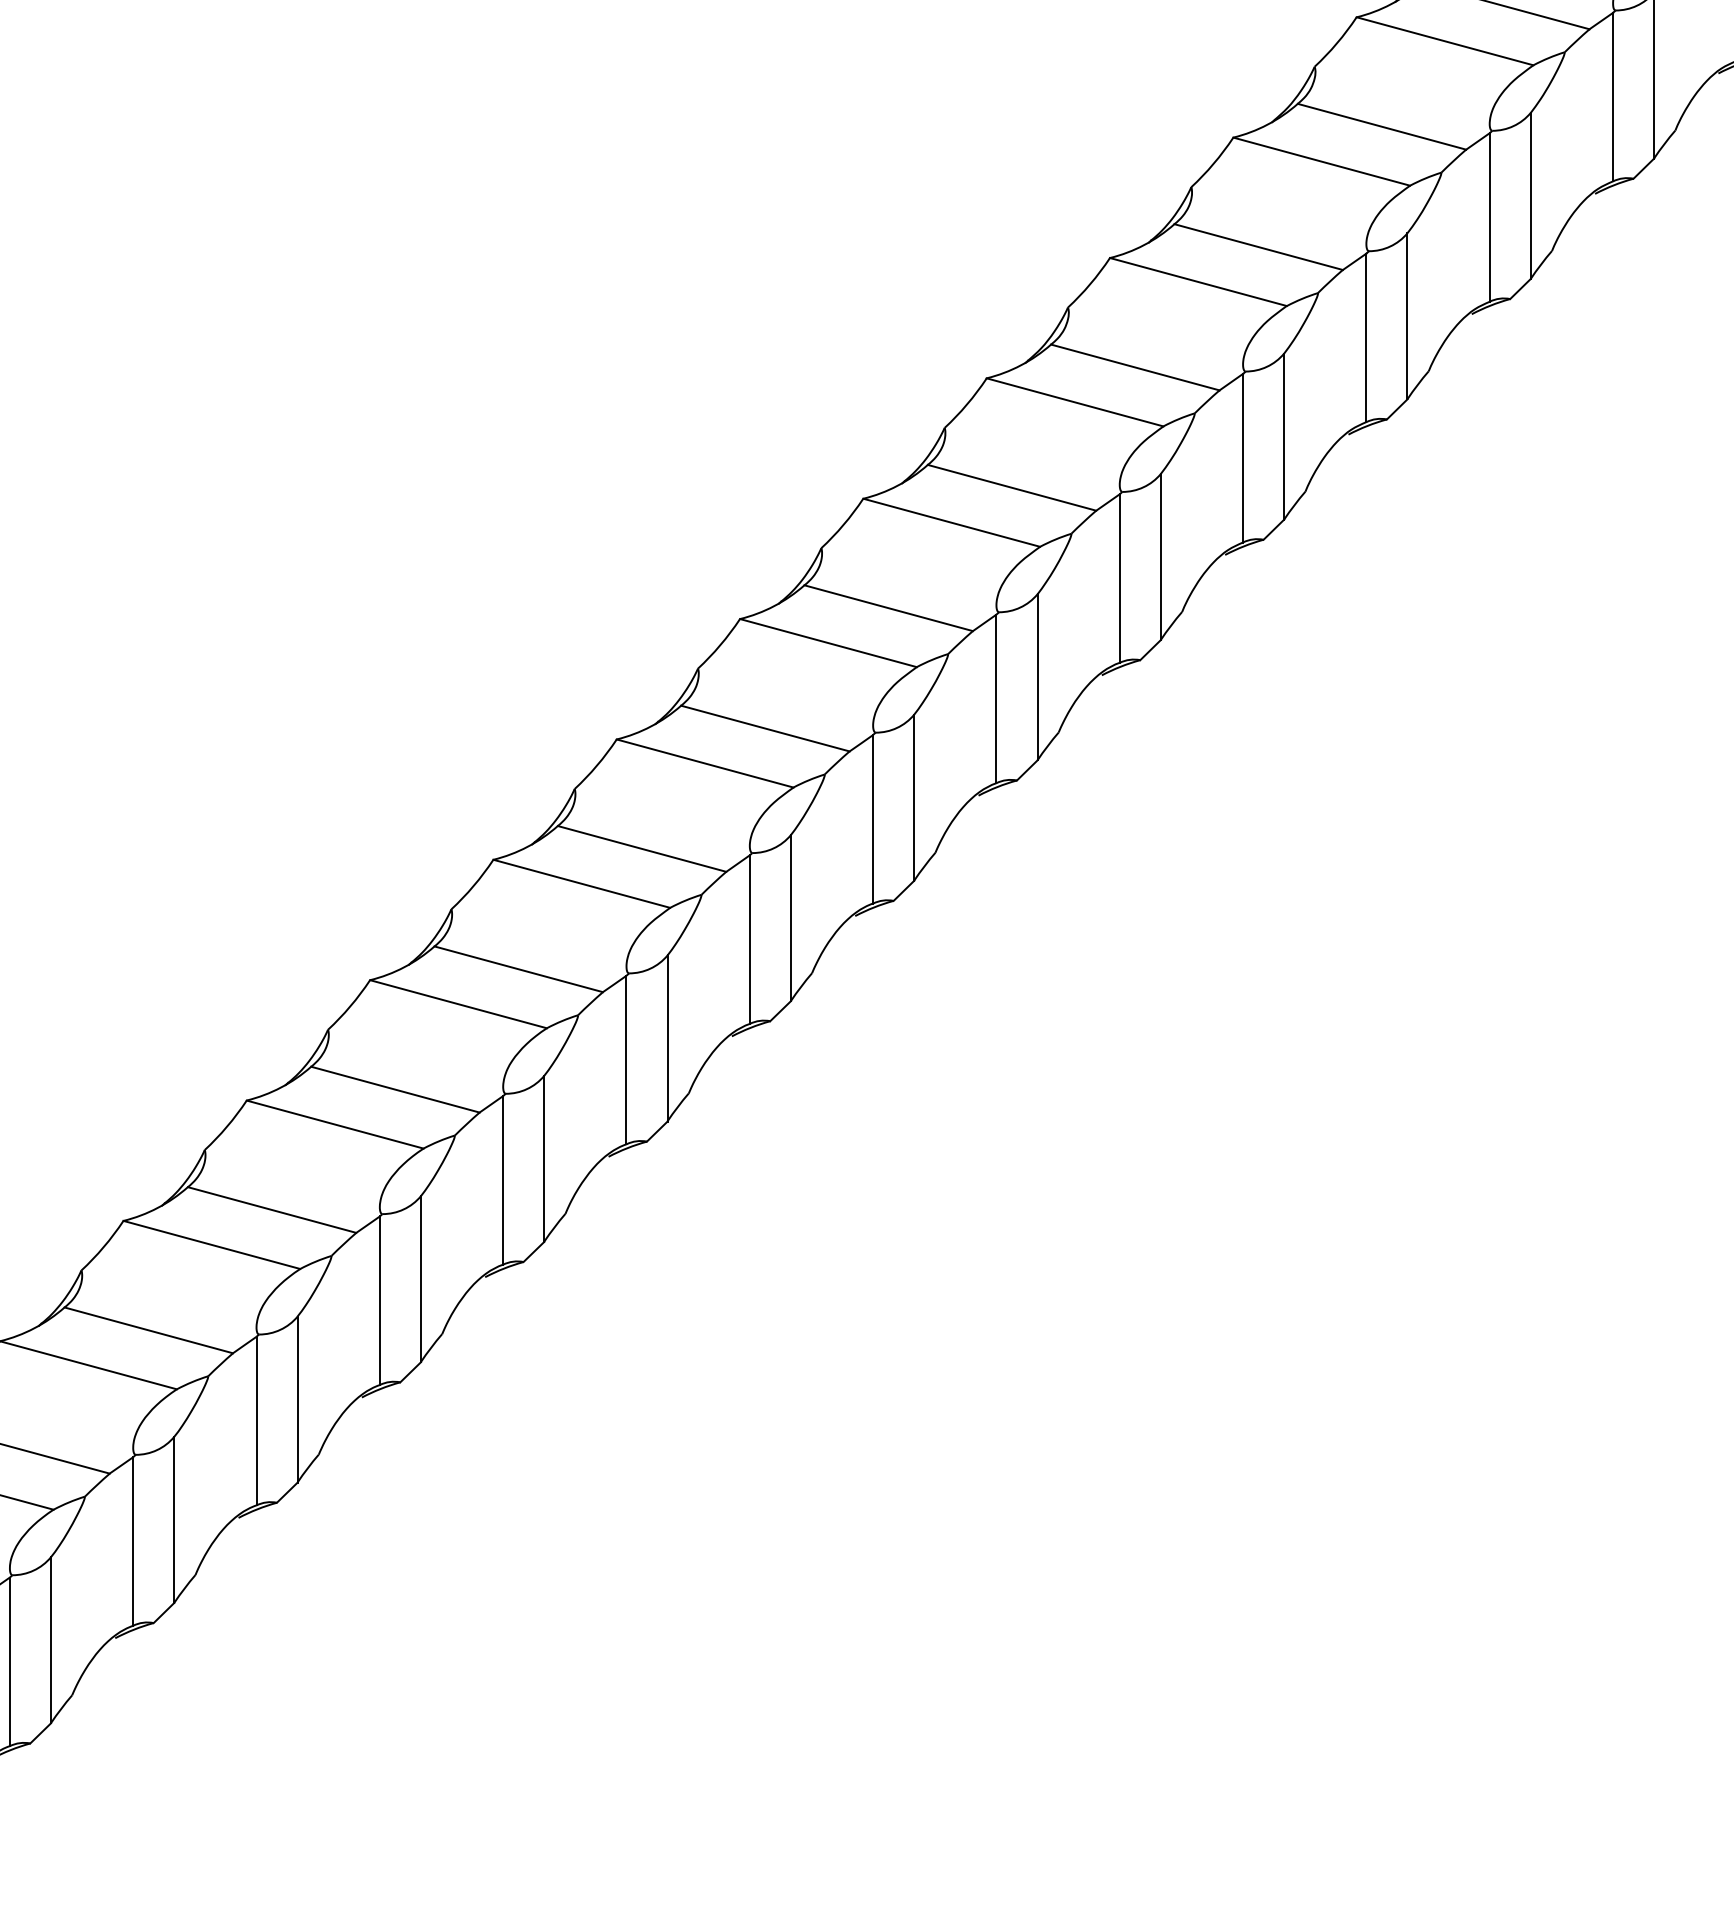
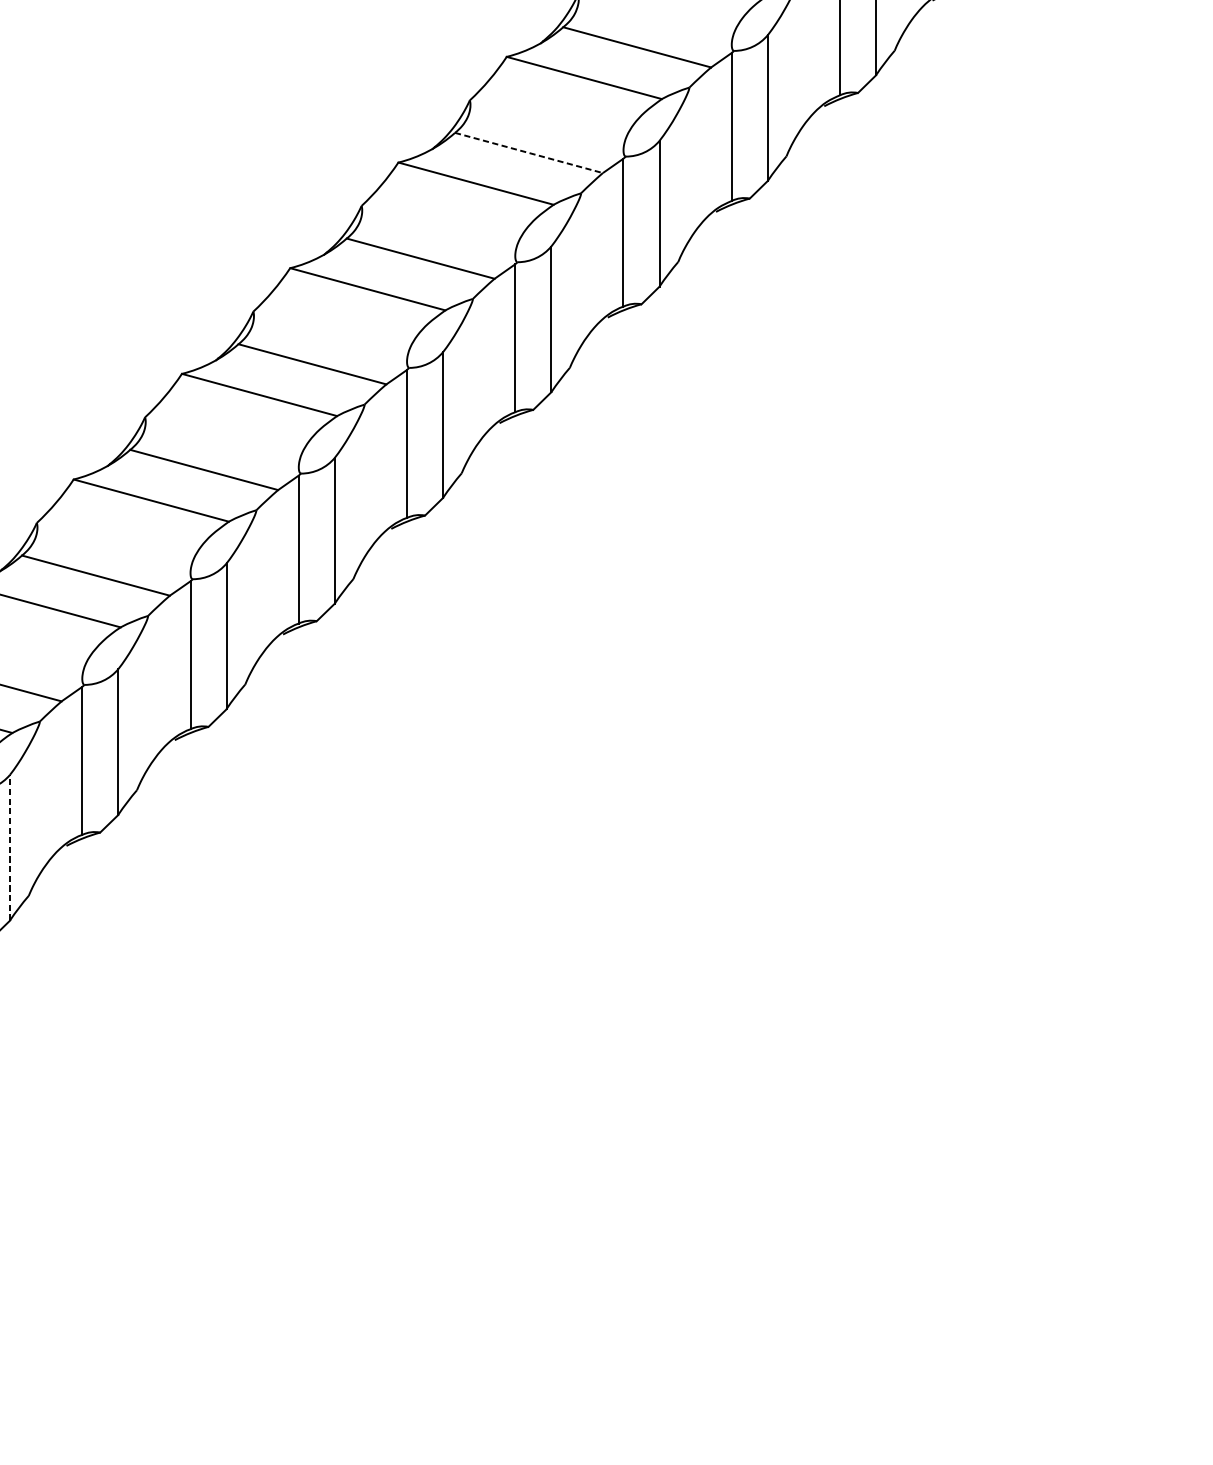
line: (1012, 487) -> (529, 152), solid -> dashed
line: (420, 1278) -> (9, 847), solid -> dashed

